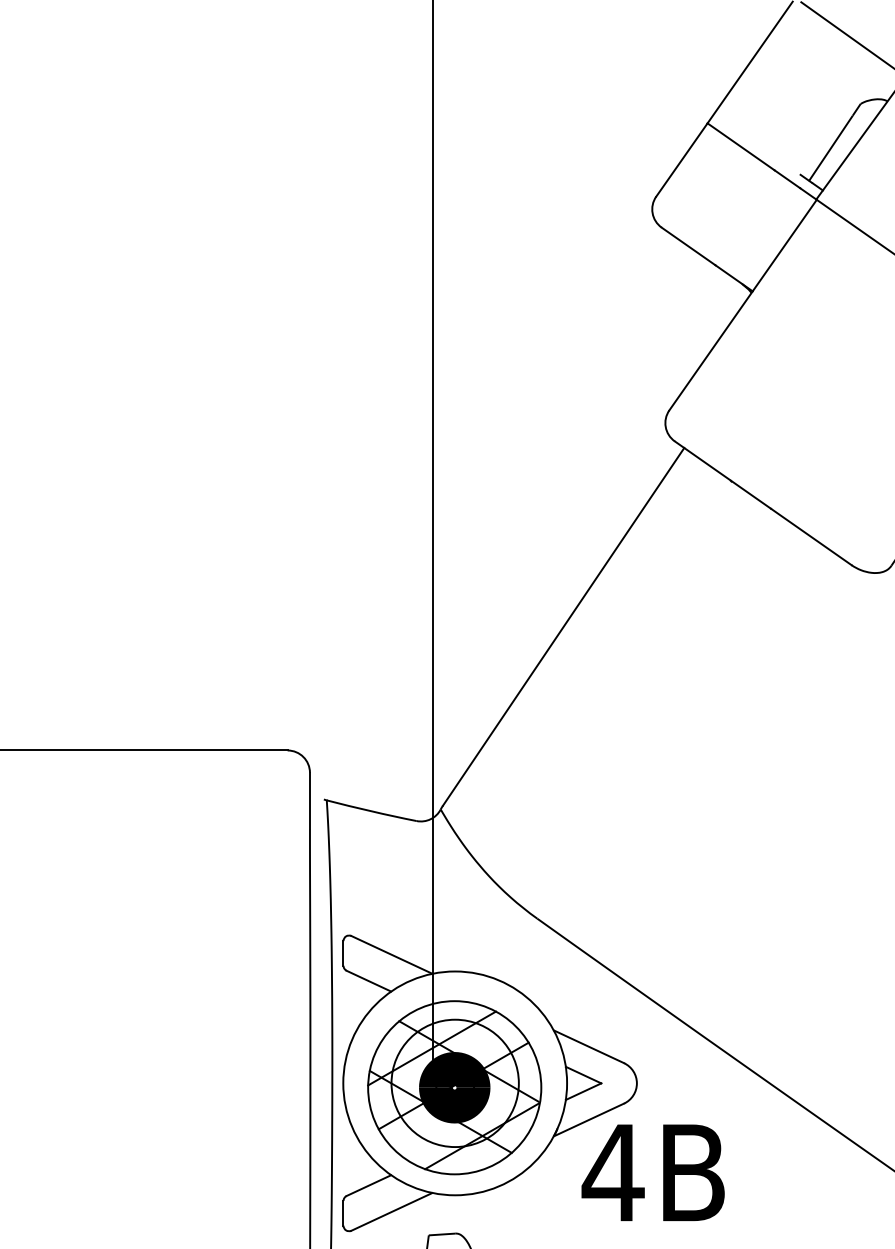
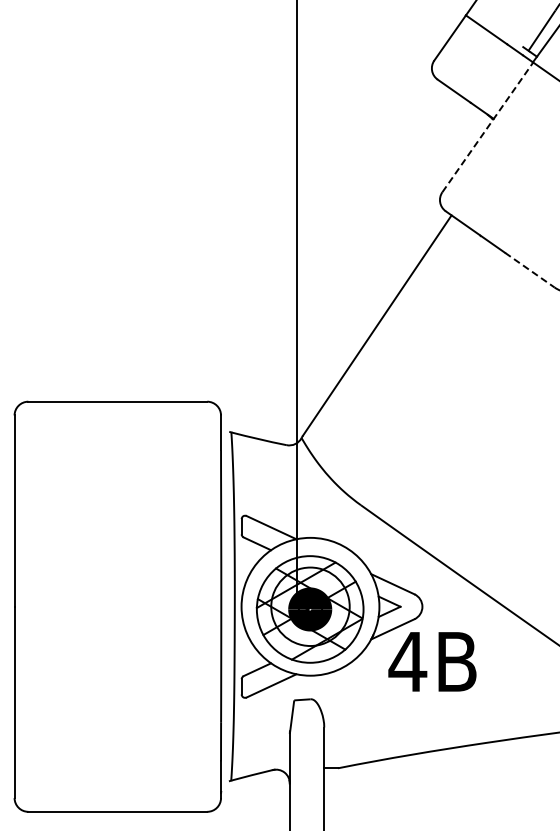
line: (744, 303) -> (488, 126), solid -> dashed
line: (812, 537) -> (530, 270), solid -> dashed

